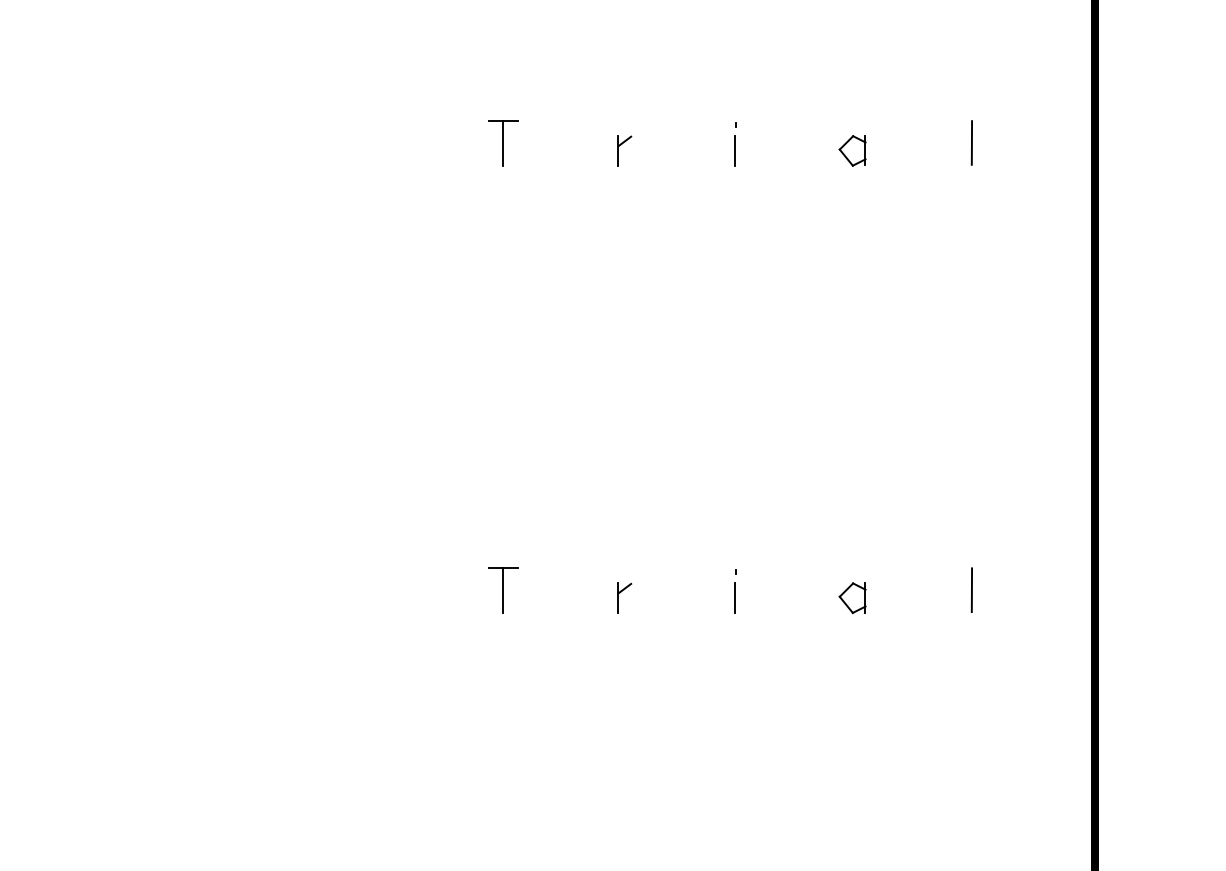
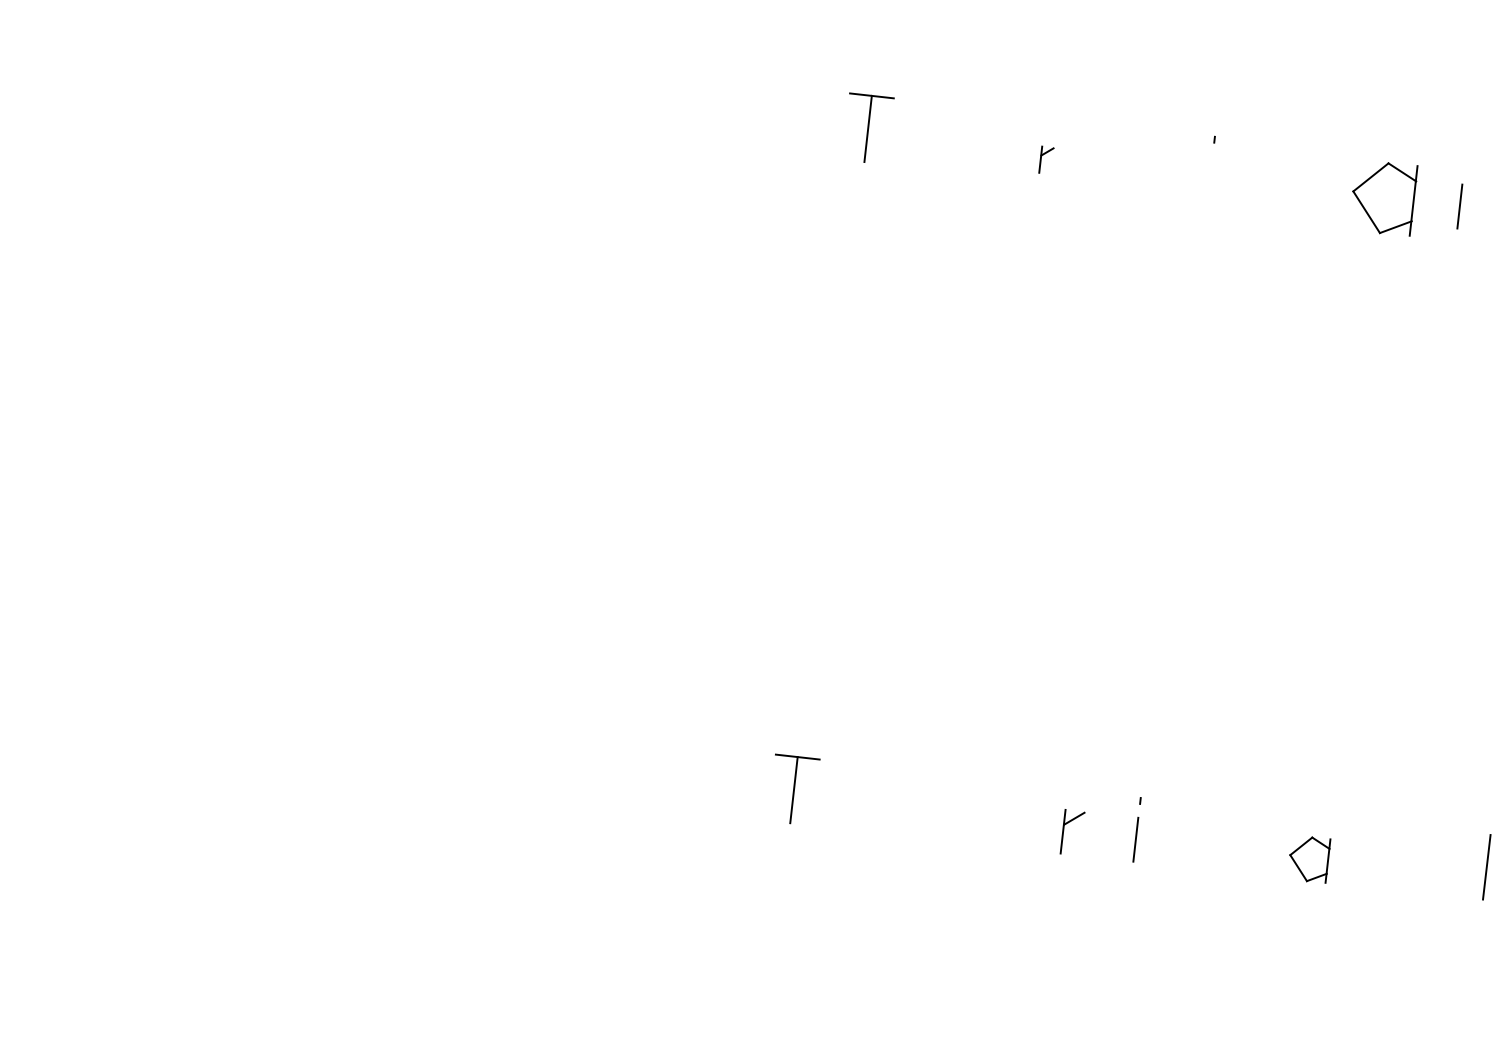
part: (624, 150) -> (1046, 159), size x0.6
line: (734, 150) -> (1458, 205), moved
part: (852, 150) -> (1383, 197), size x1.6
part: (624, 597) -> (1072, 831), moved

